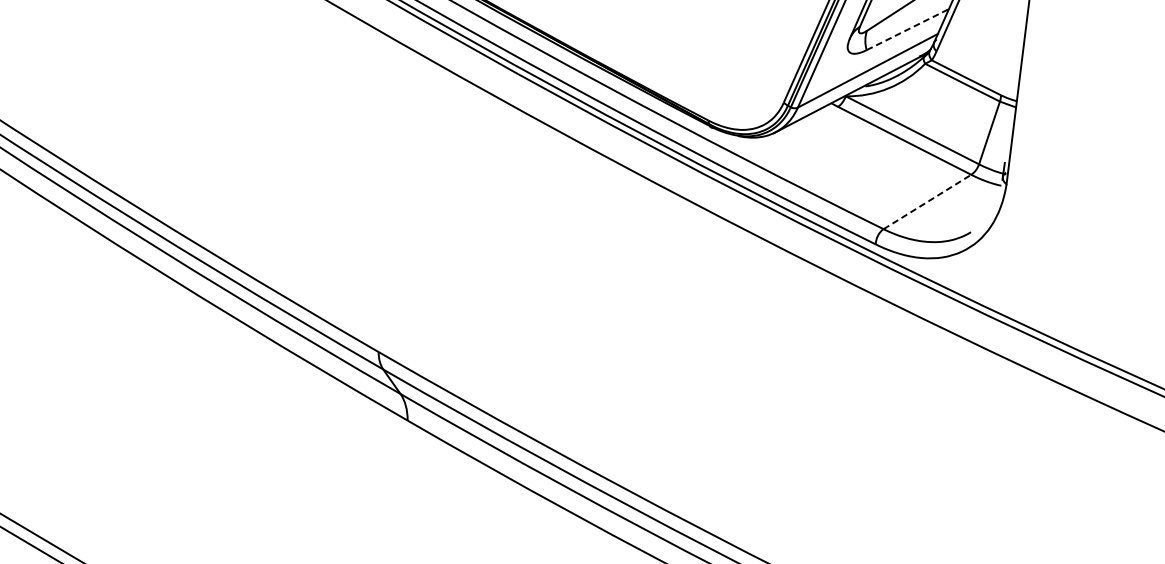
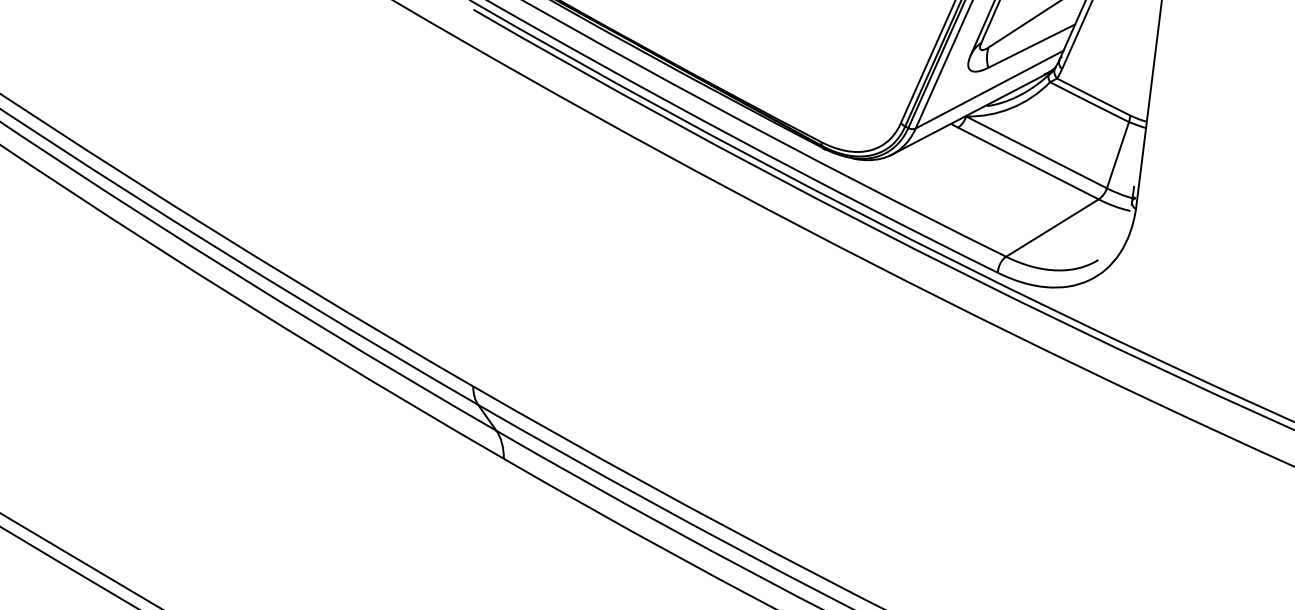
line: (907, 29) -> (1031, 46), dashed -> solid
line: (927, 201) -> (1052, 227), dashed -> solid

